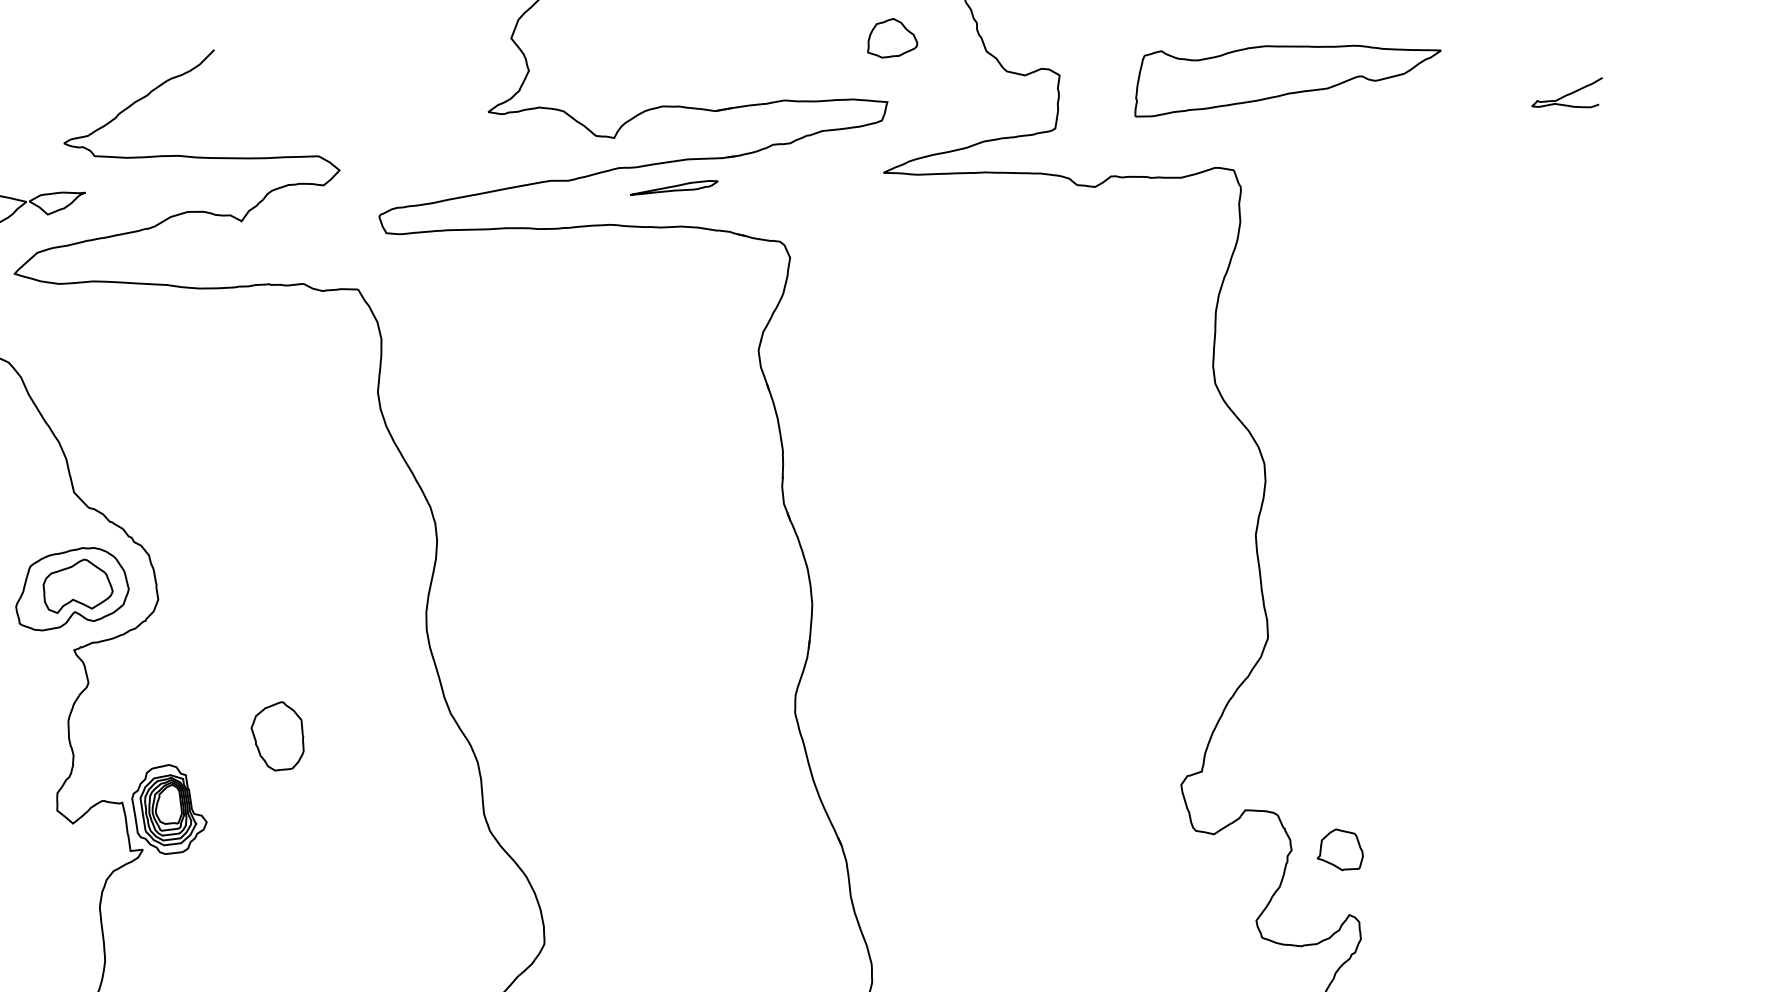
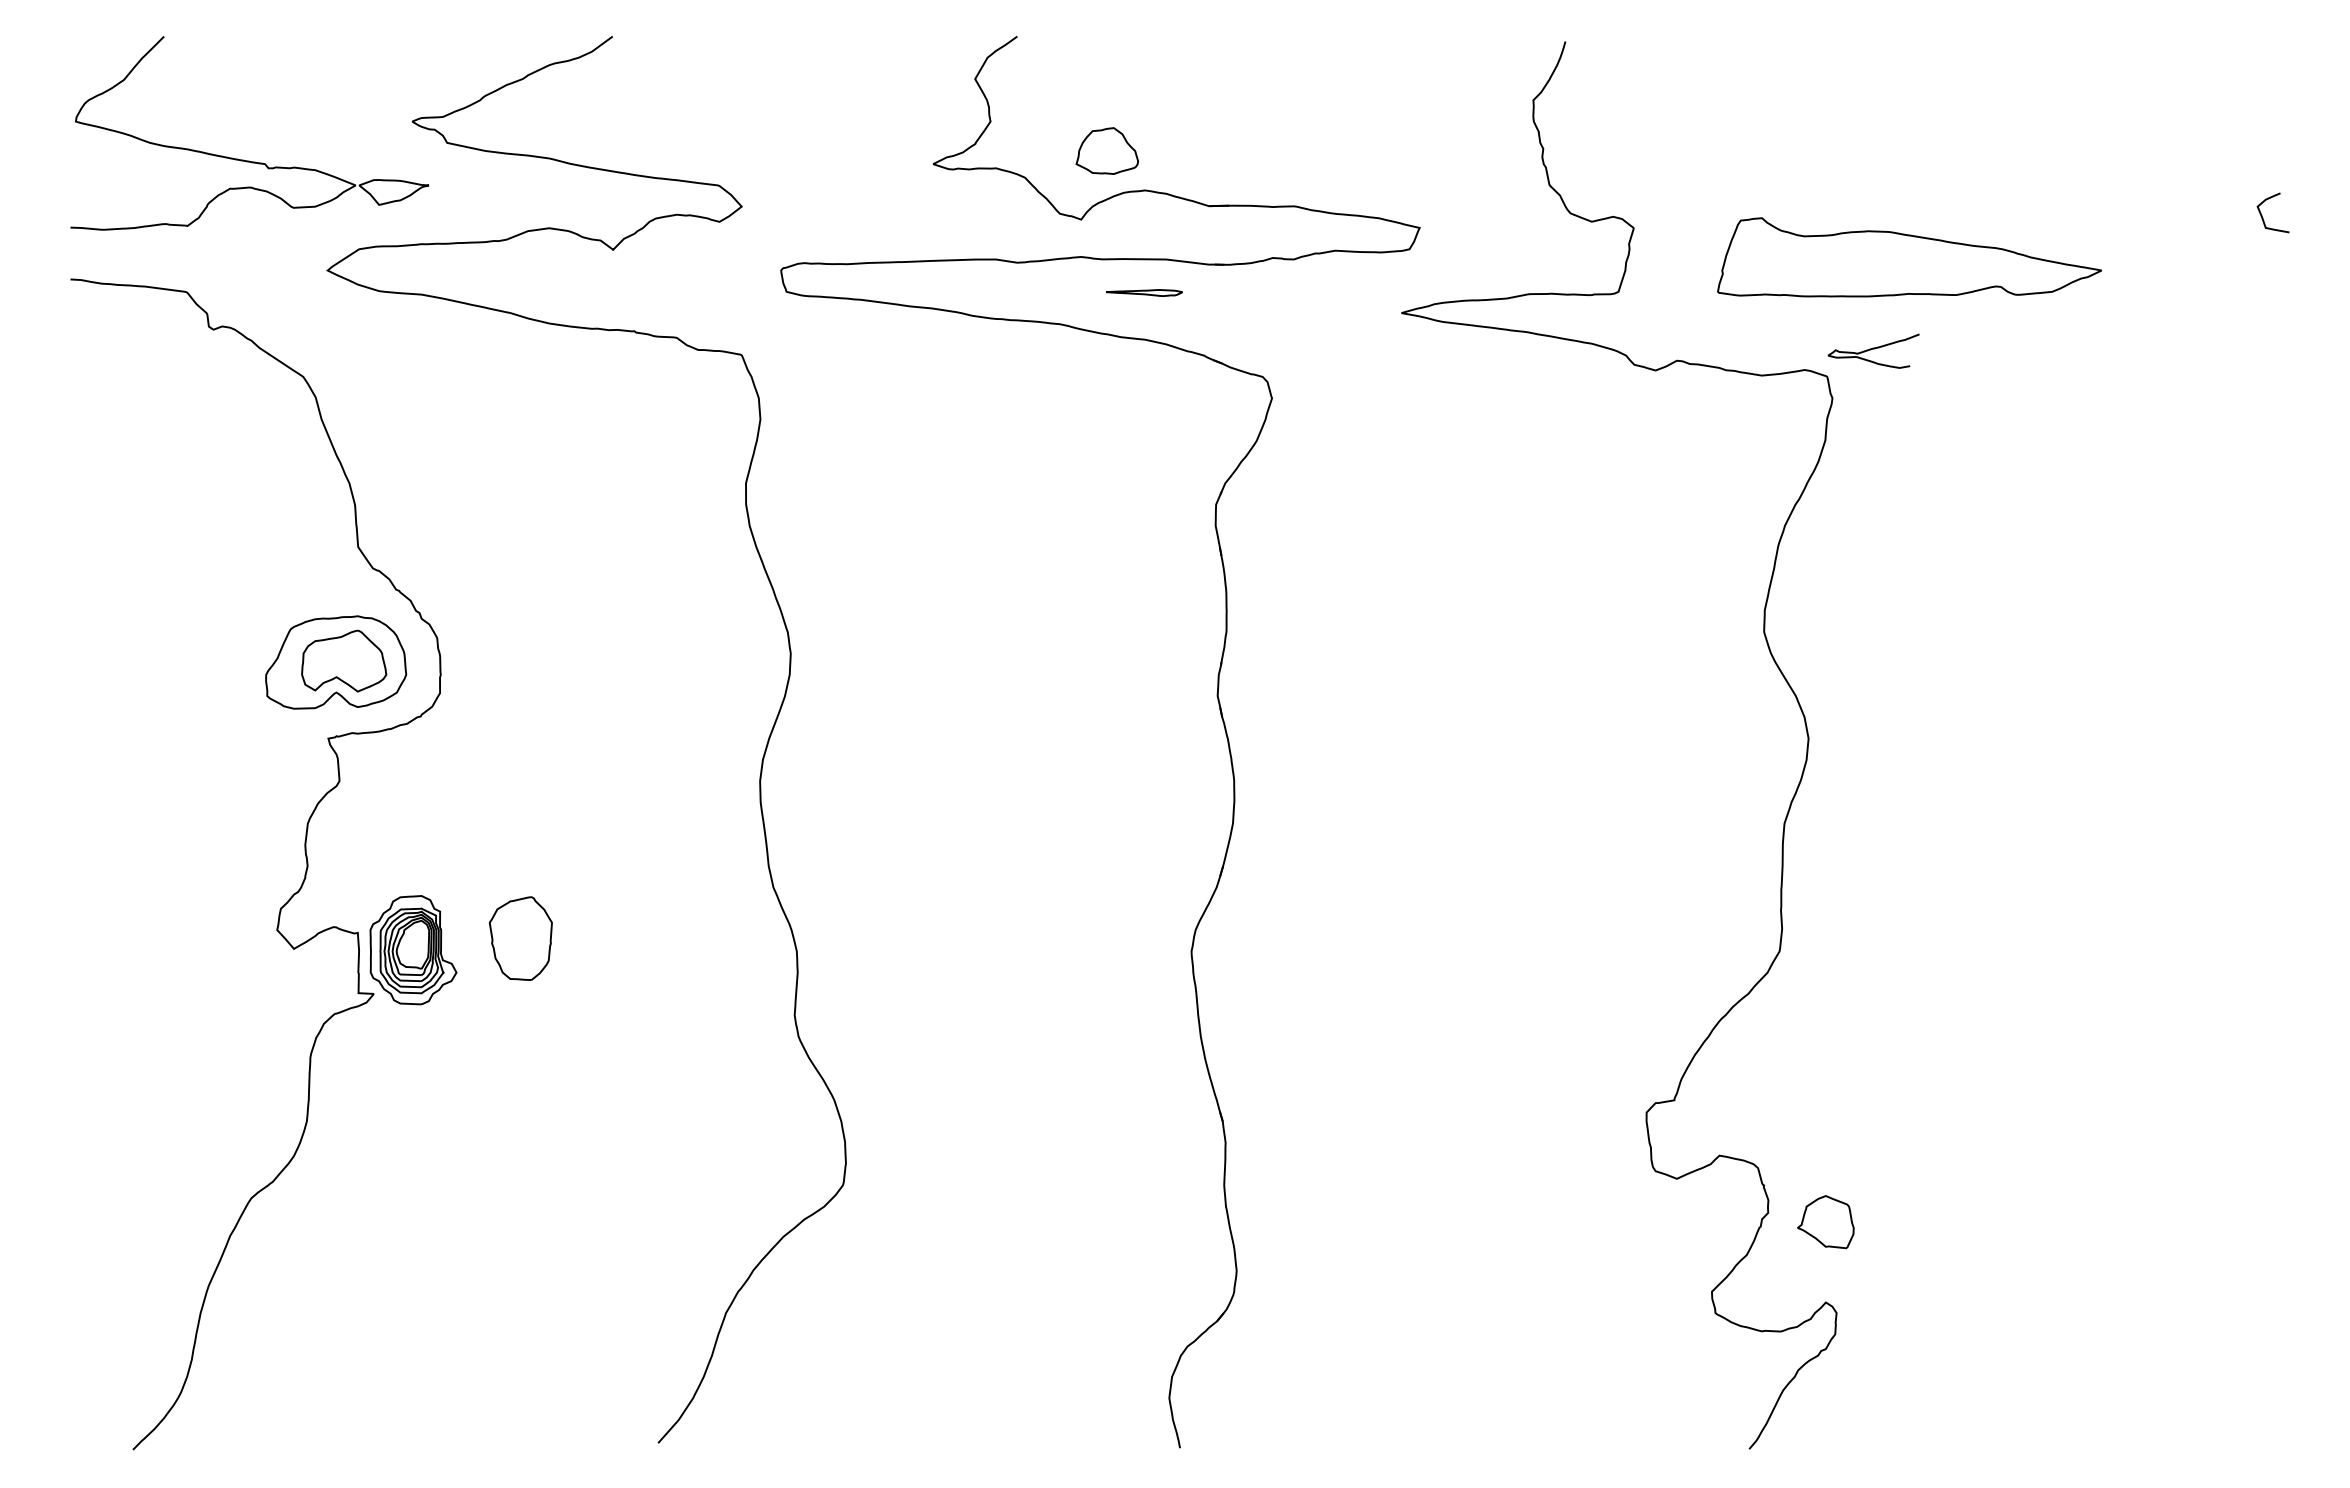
part: (890, 37) -> (1106, 150), moved
curve: (1567, 95) -> (1873, 349), moved
part: (674, 188) -> (1144, 292), size x0.7
part: (278, 736) -> (520, 938), moved

